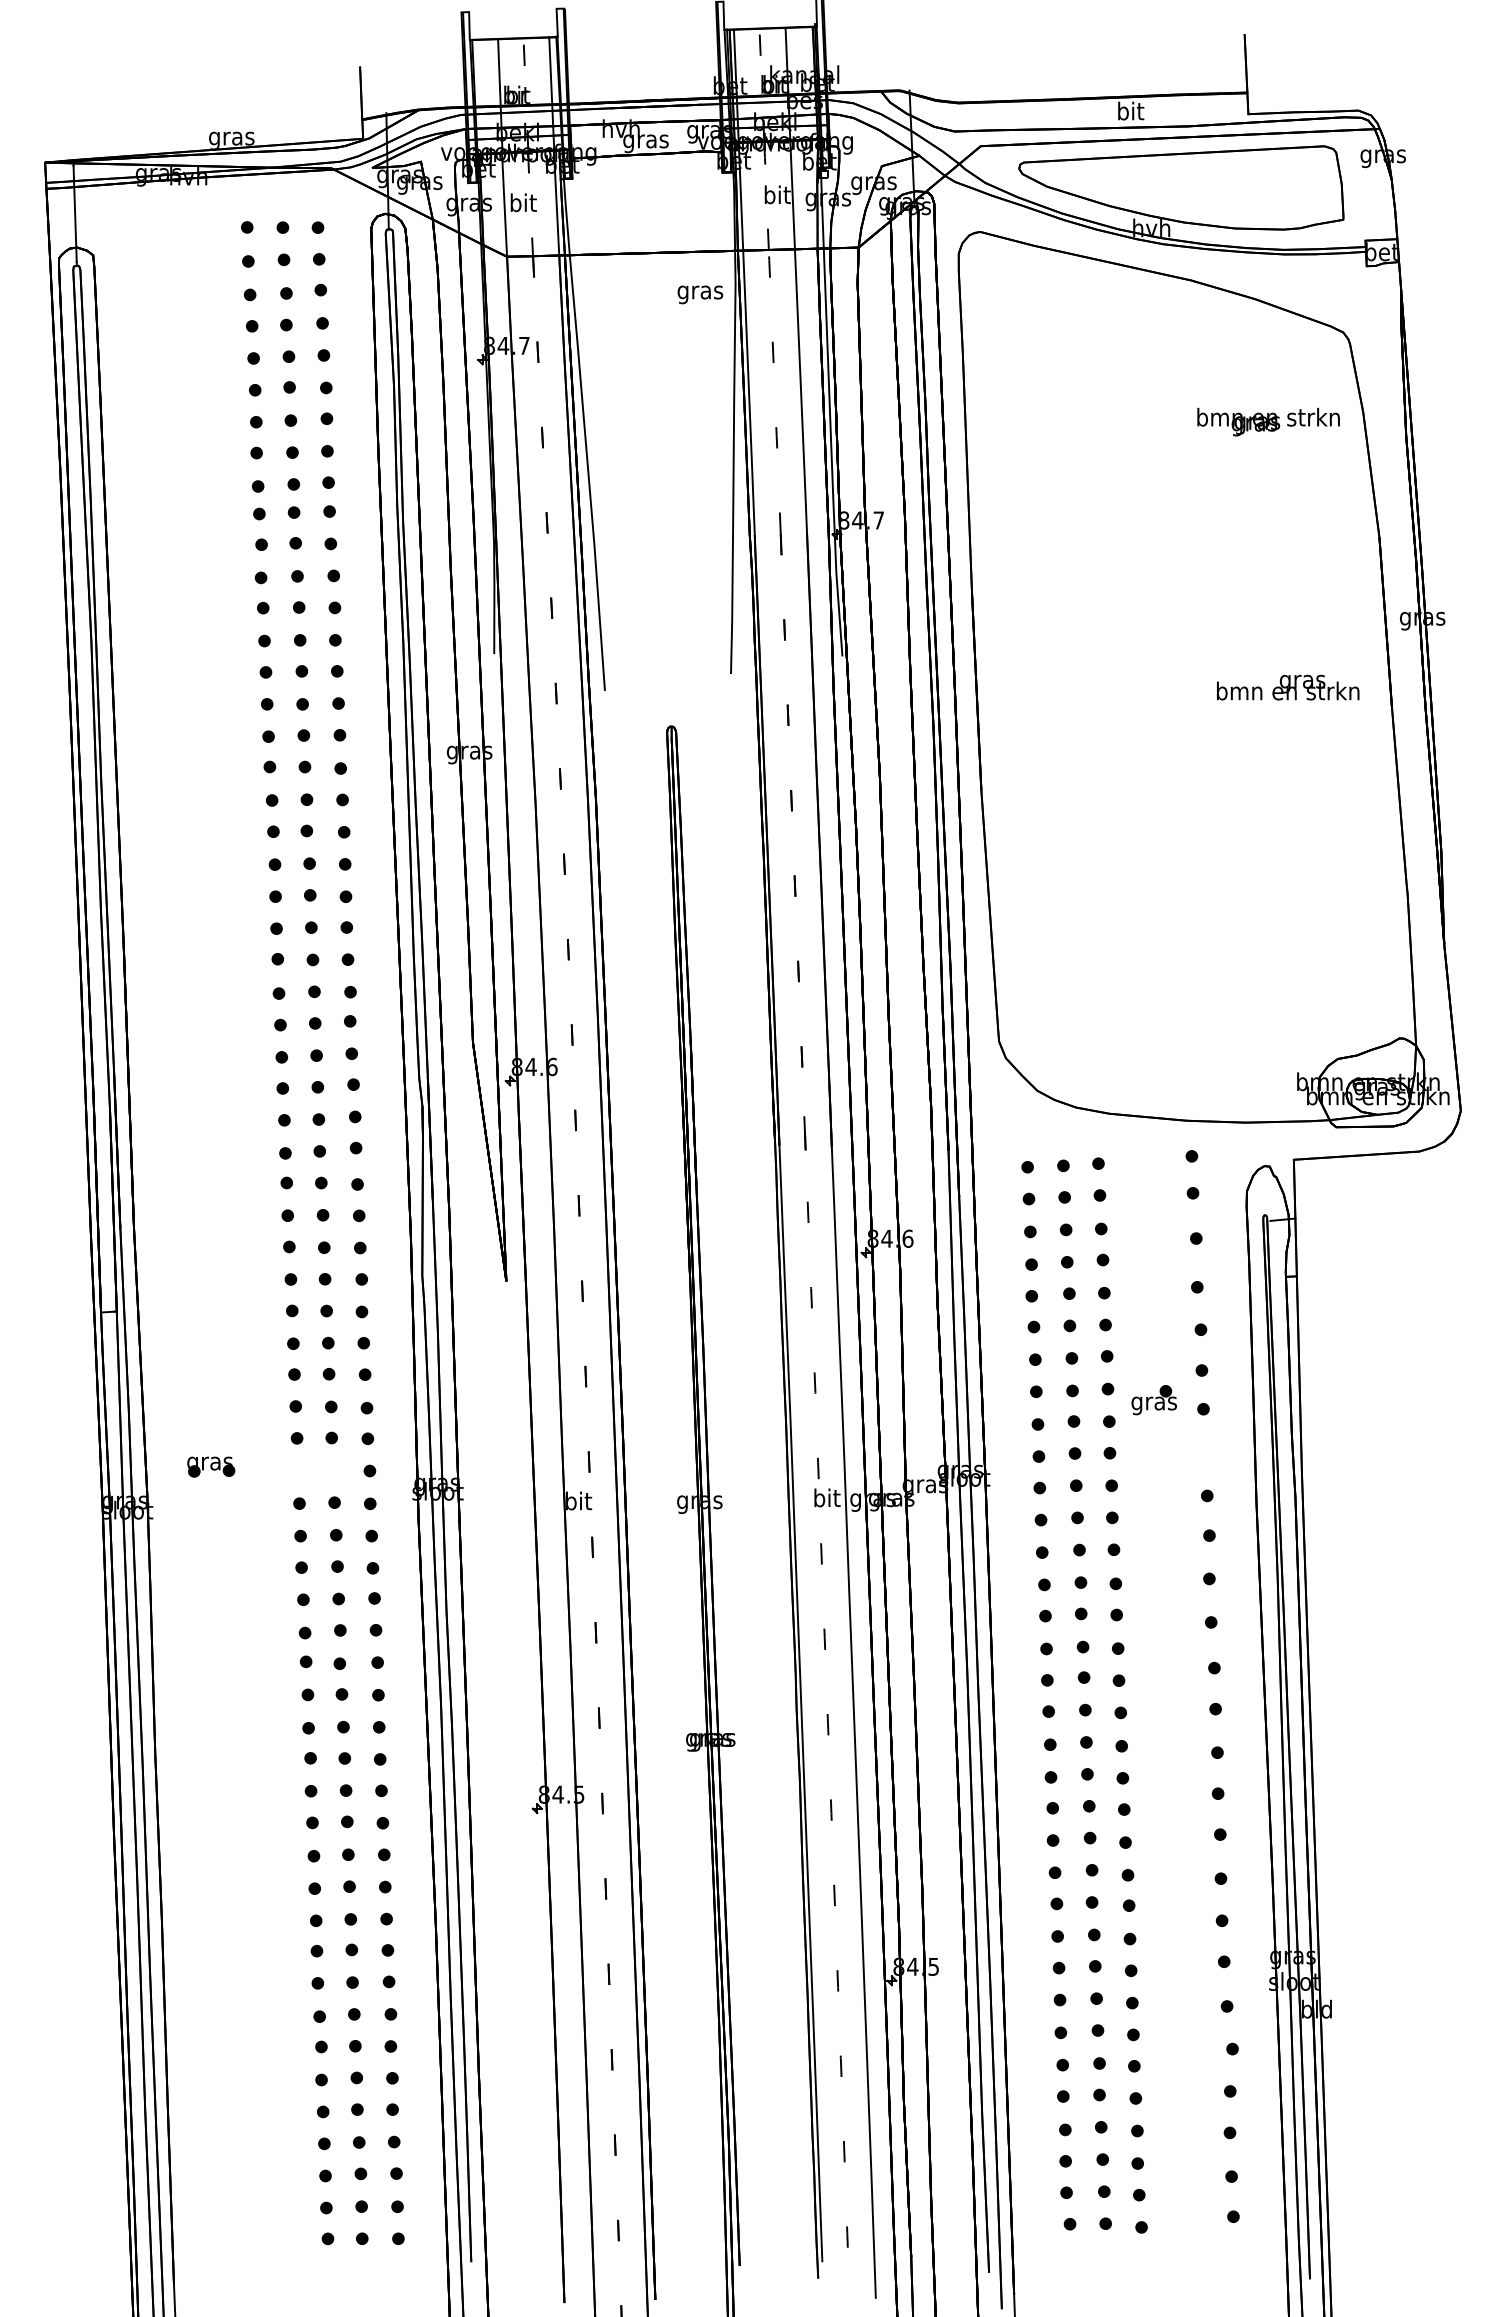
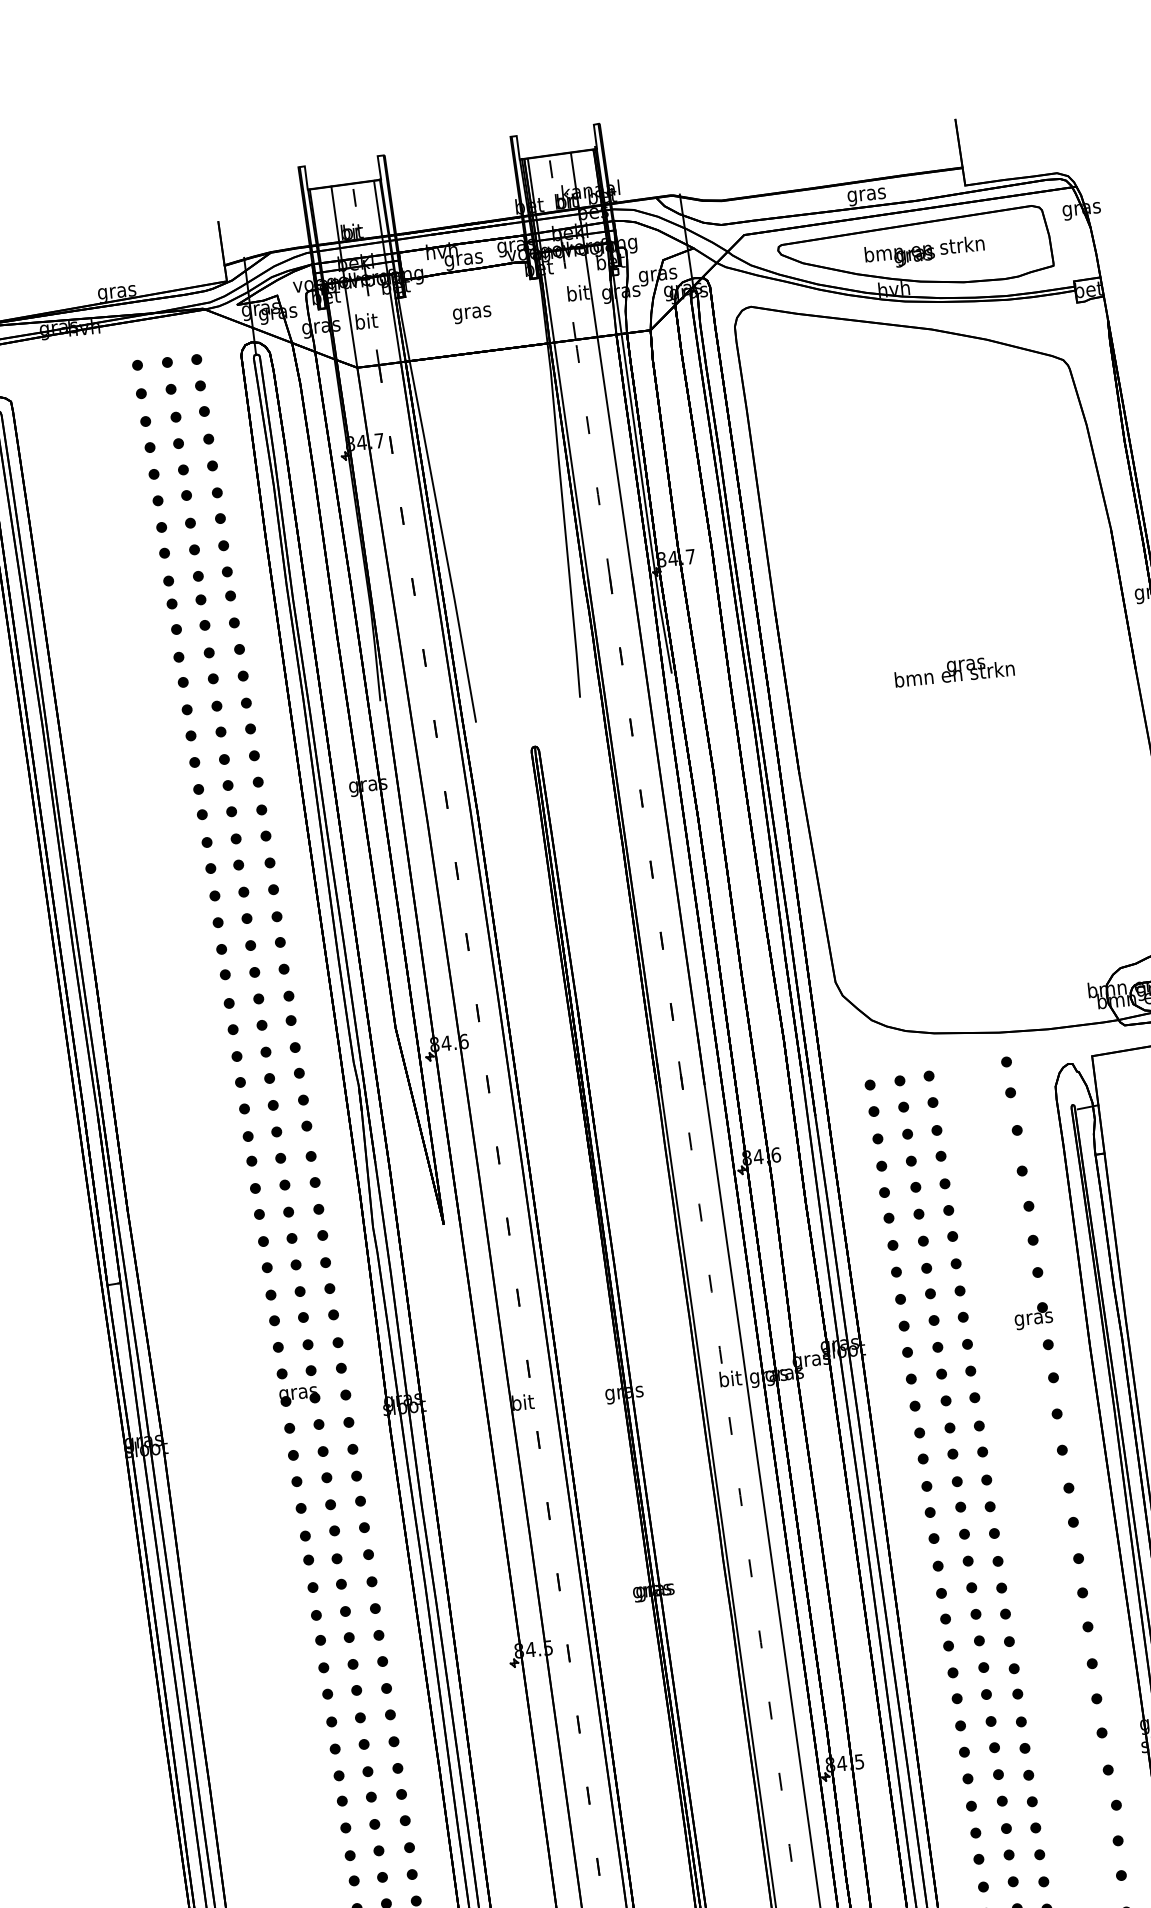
text: (1130, 113) -> (866, 194), bit -> gras
text: (700, 294) -> (472, 314), moved
text: (1268, 421) -> (924, 252), moved
text: (1288, 687) -> (954, 671), moved
part: (1153, 1400) -> (1032, 1316), moved
part: (211, 1466) -> (299, 1395), moved

